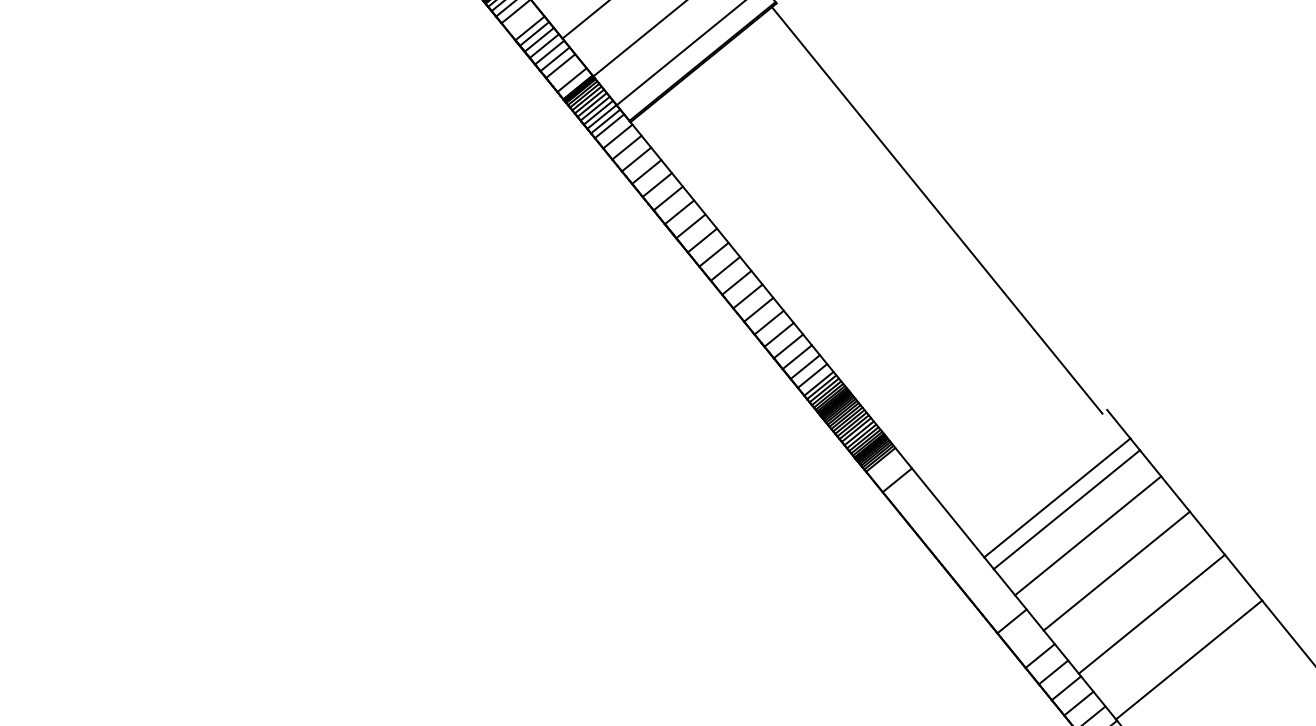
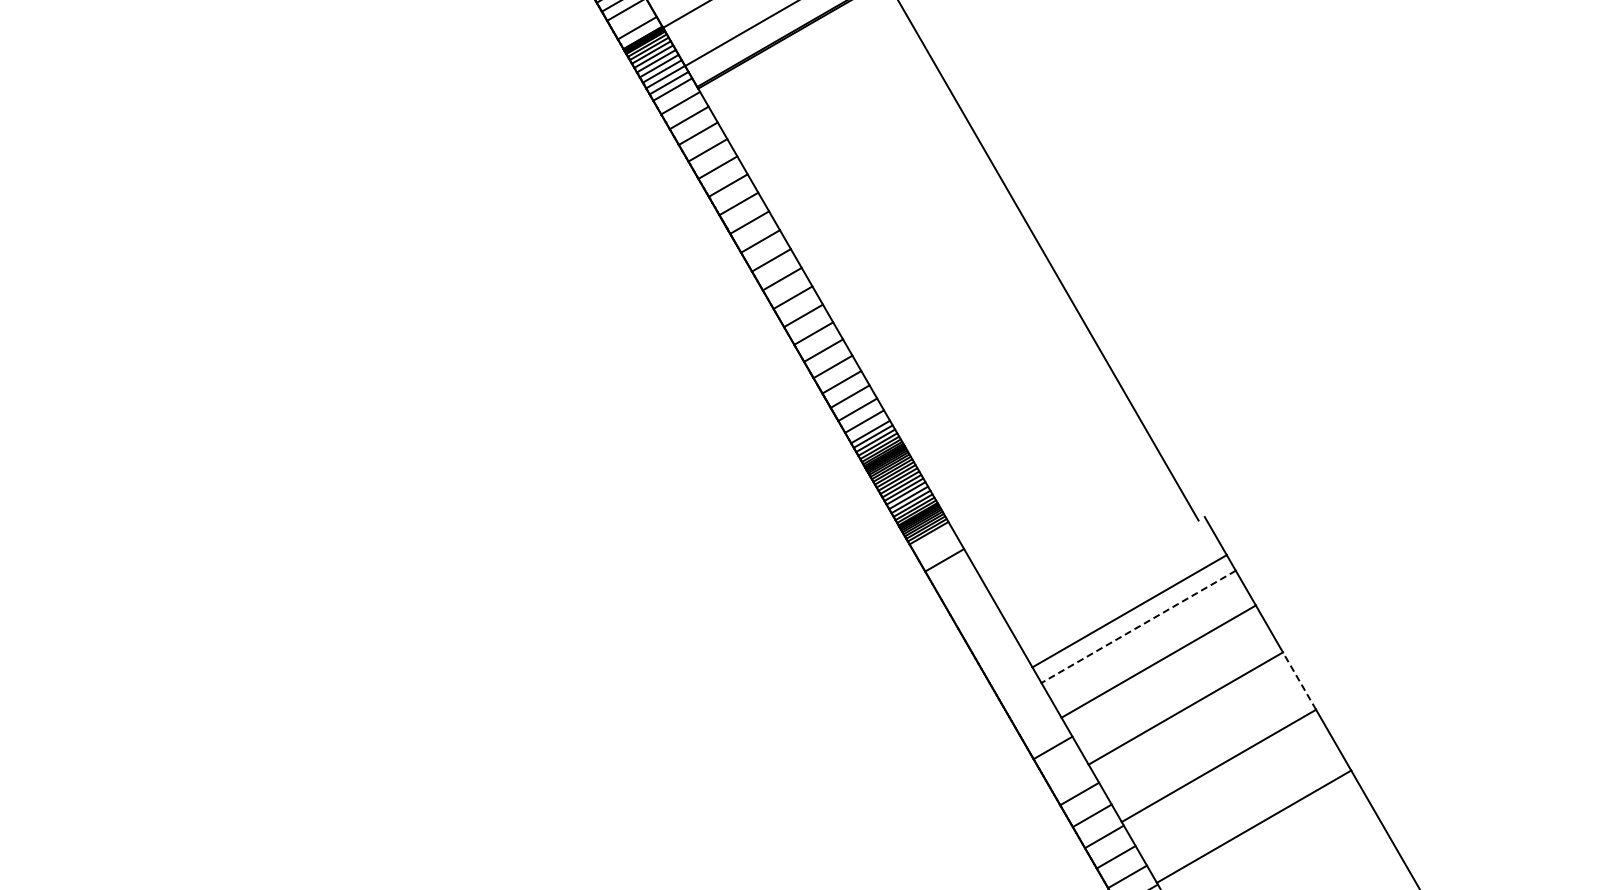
line: (1066, 510) -> (1138, 627), solid -> dashed
line: (1207, 532) -> (1299, 680), solid -> dashed

